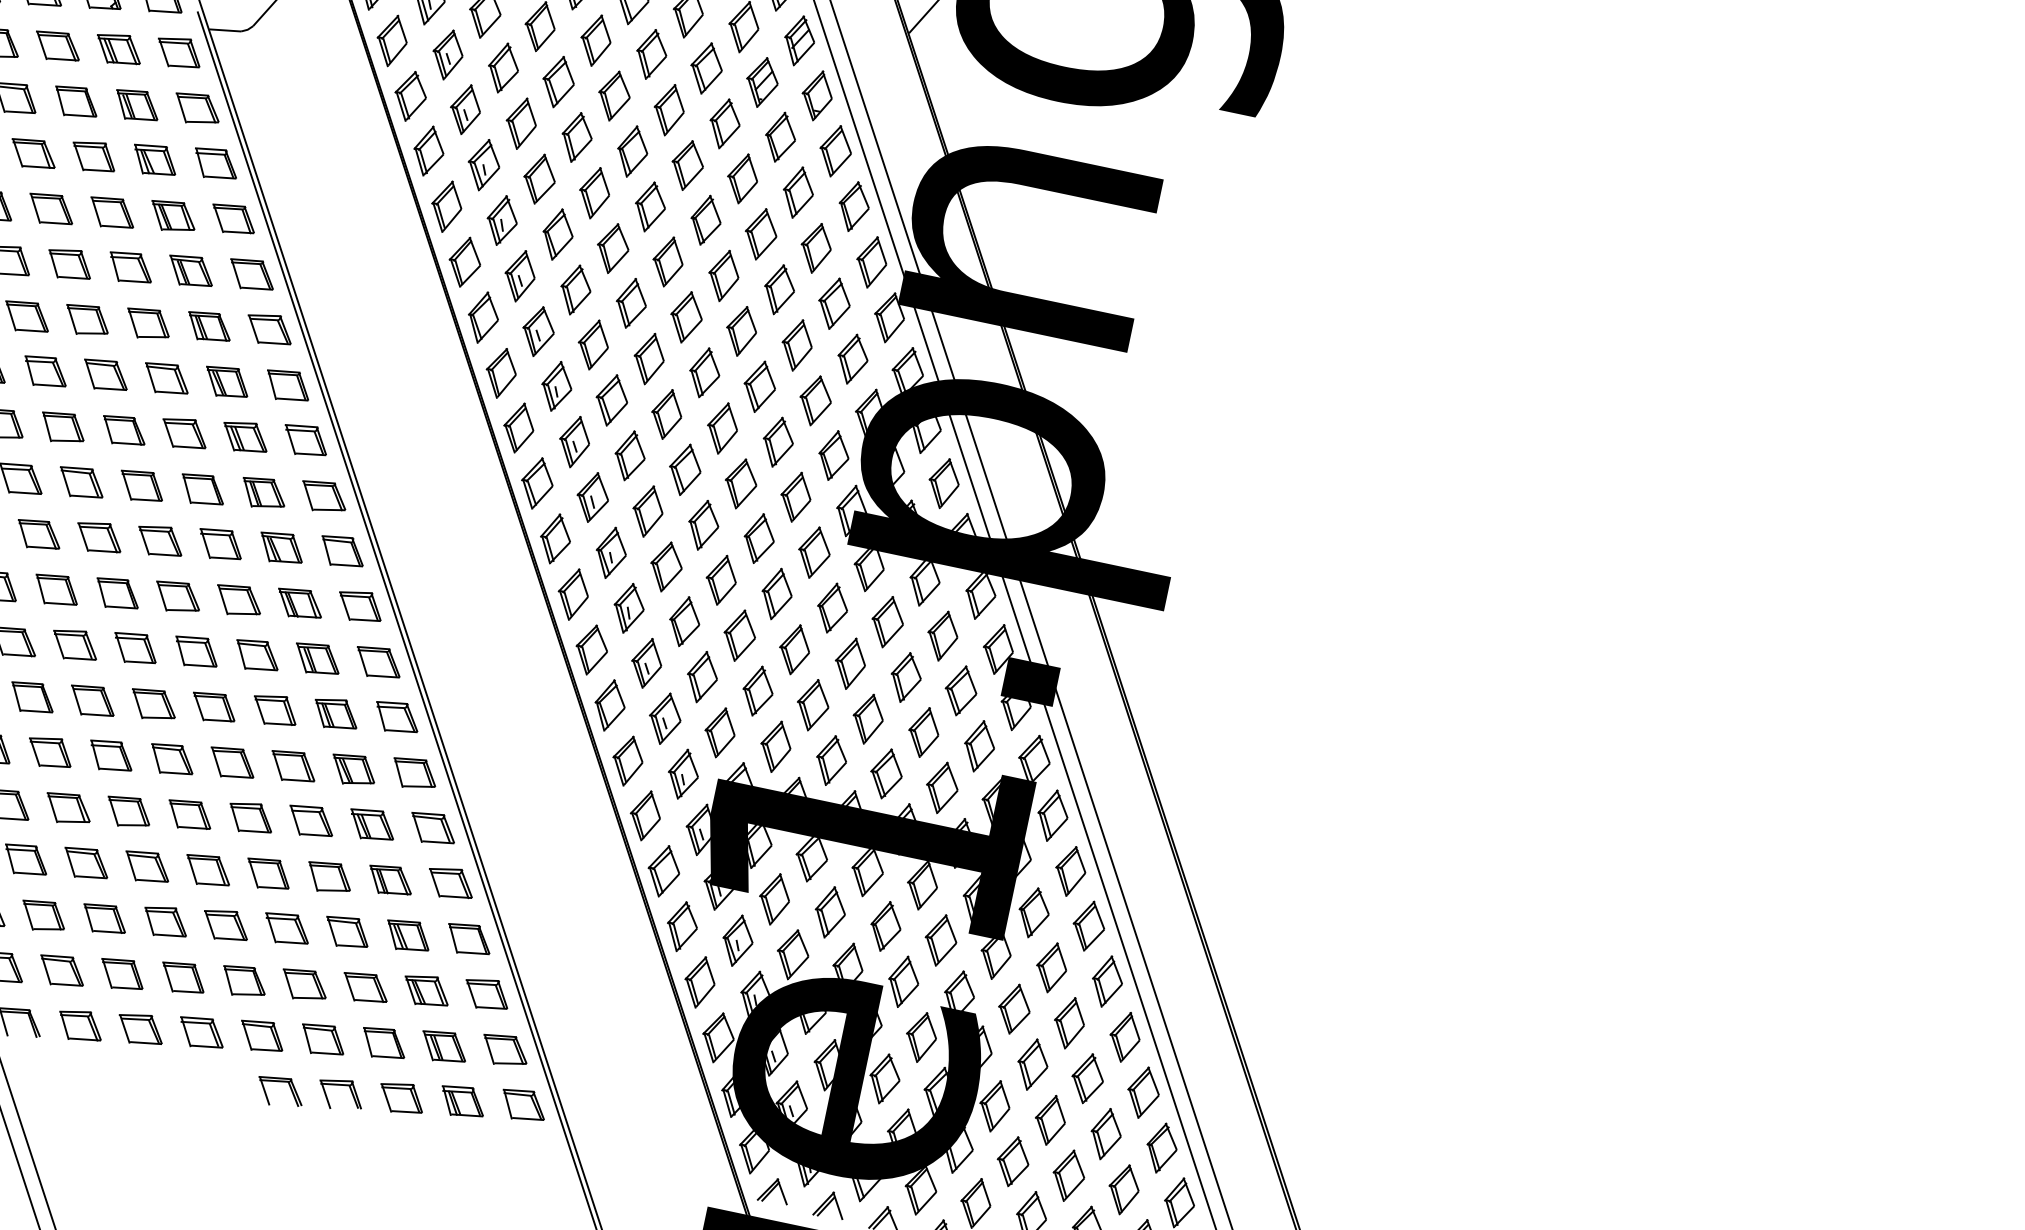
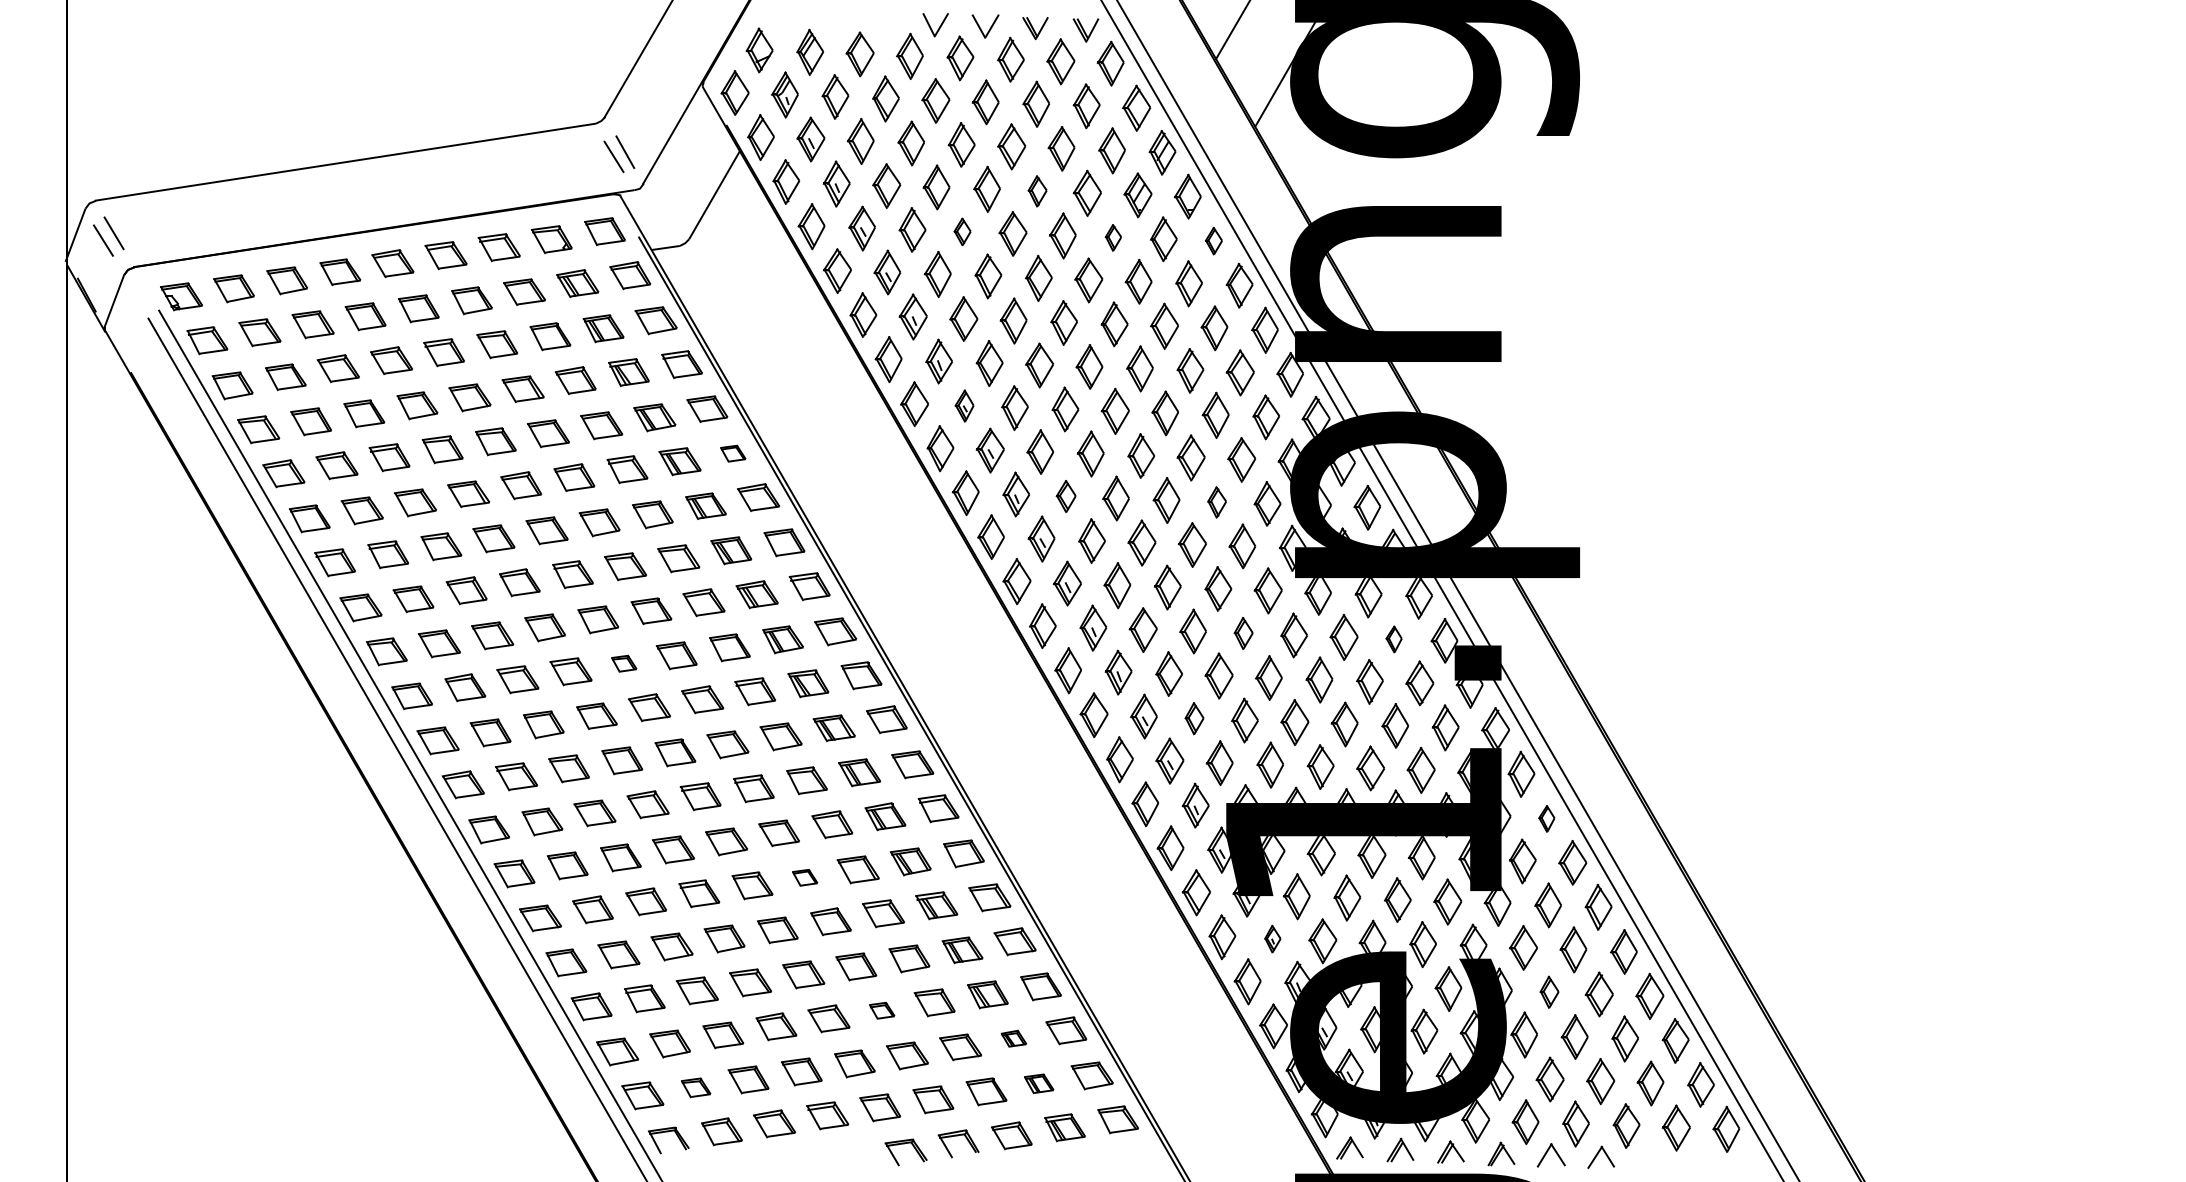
part: (651, 54) -> (1037, 191), size x0.7
part: (558, 81) -> (962, 231), size x0.6
part: (725, 123) -> (1113, 237), size x0.6
part: (835, 150) -> (1213, 240), size x0.6
part: (251, 274) -> (732, 453), size x0.6
part: (520, 275) -> (964, 405), size x0.7
part: (611, 400) -> (1065, 496), size x0.7
part: (777, 442) -> (1216, 502), size x0.7
part: (80, 482) -> (623, 663), size x0.6
part: (776, 594) -> (1243, 633), size x0.7
part: (942, 635) -> (1393, 639), size x0.6
part: (702, 677) -> (1194, 718), size x0.7
part: (231, 762) -> (804, 877), size x0.6
part: (1070, 870) -> (1546, 818), size x0.6
part: (286, 928) -> (881, 1010), size x0.6
part: (737, 939) -> (1272, 938), size x0.6
part: (61, 970) -> (695, 1087), size x0.7
part: (426, 990) -> (1013, 1038), size x0.6
part: (443, 1046) -> (1038, 1083), size x0.7
part: (1033, 1063) -> (1549, 991), size x0.7

